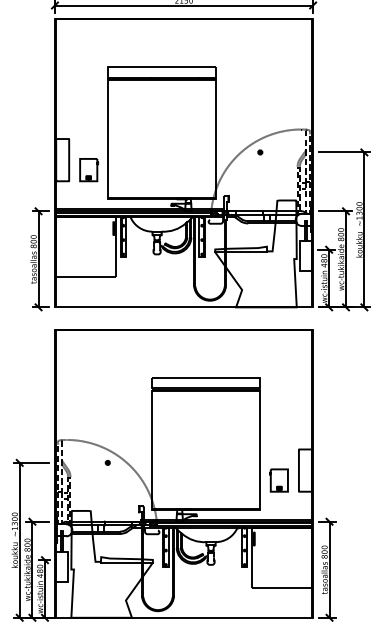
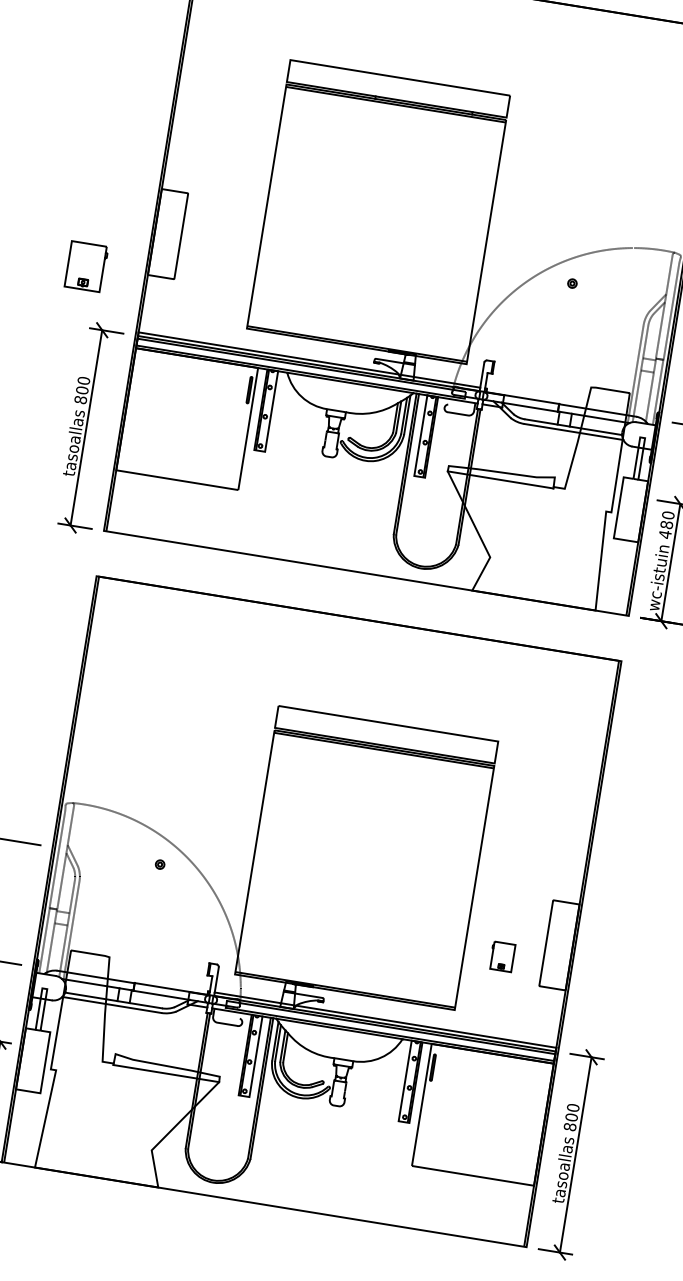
part: (88, 170) -> (85, 267), moved
part: (278, 480) -> (501, 956), size x0.6

